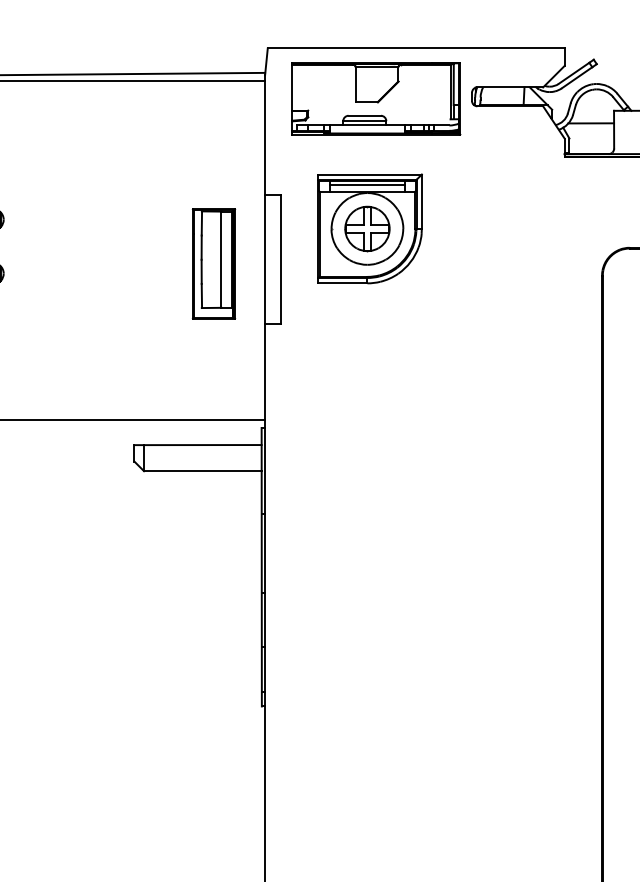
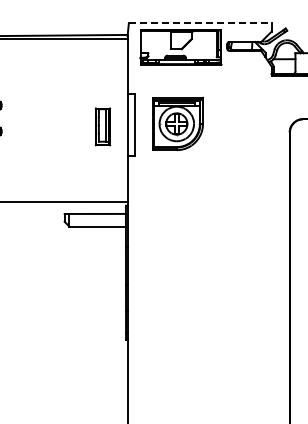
line: (416, 49) -> (200, 23), solid -> dashed
part: (368, 227) -> (177, 123), moved
part: (212, 263) -> (102, 126), size x0.7

